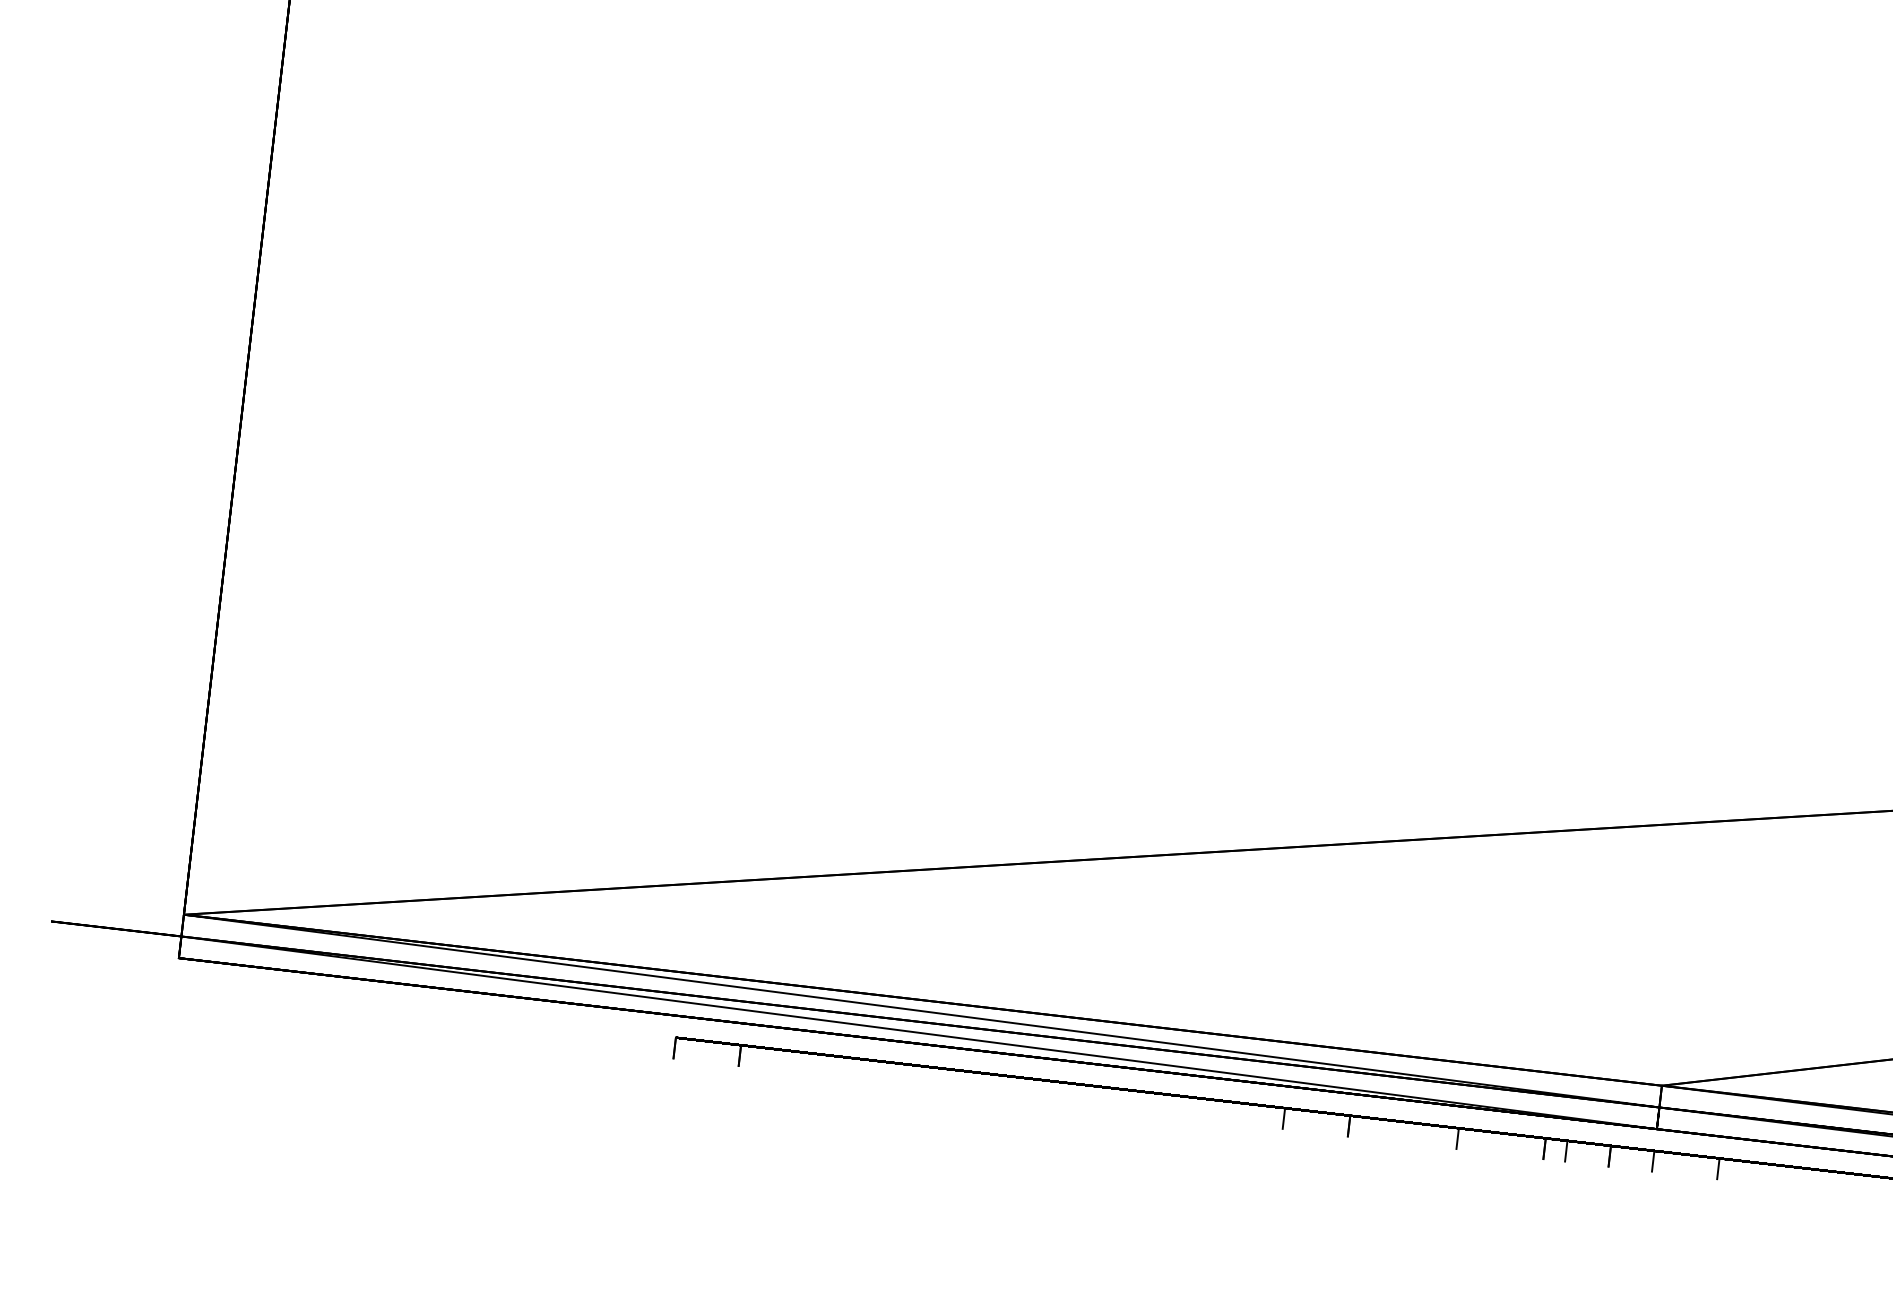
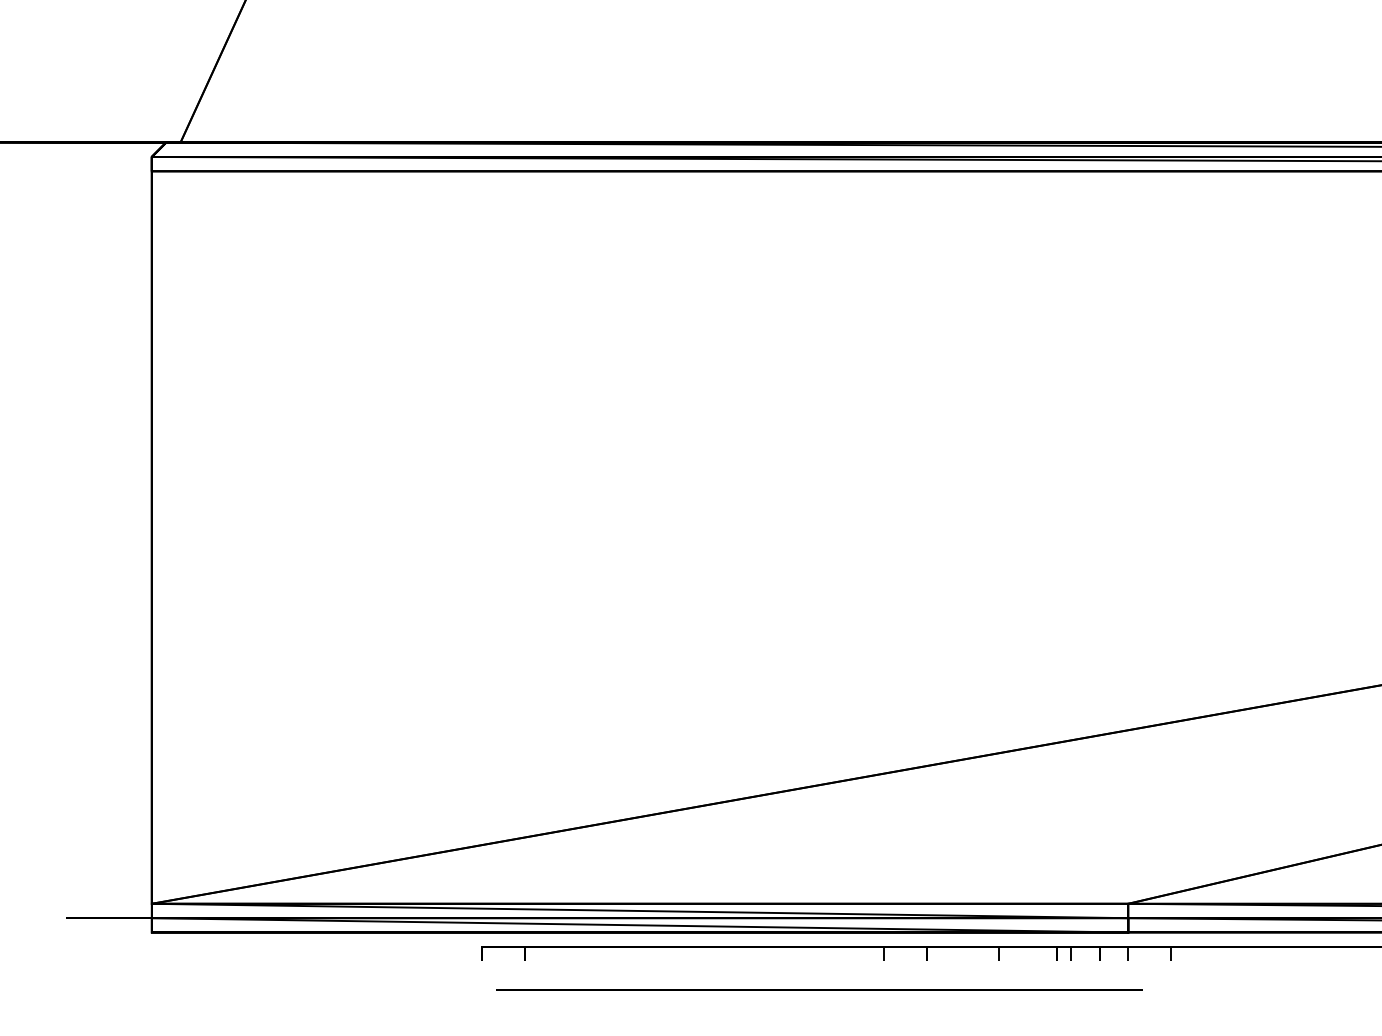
line: (1179, 1161) -> (819, 989), added

